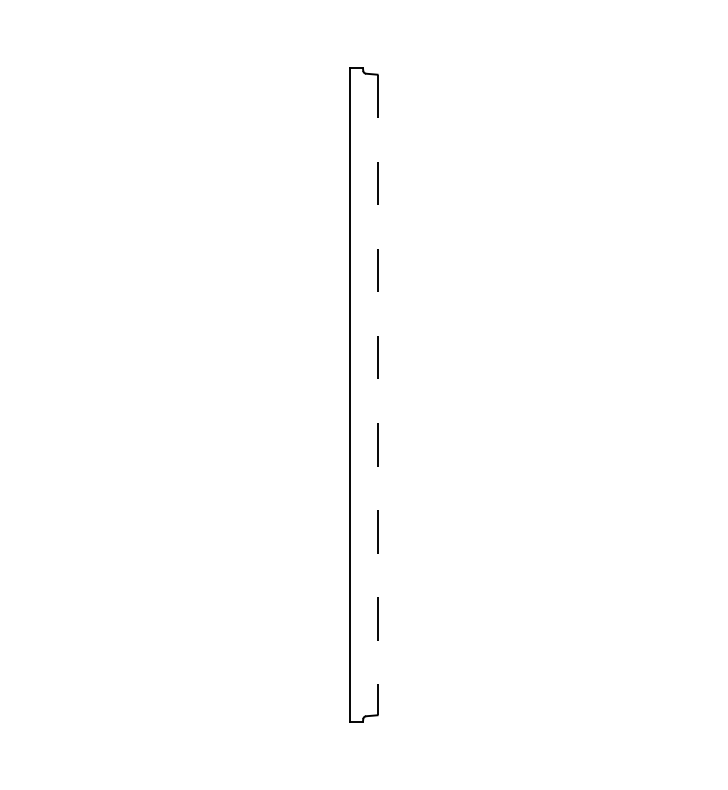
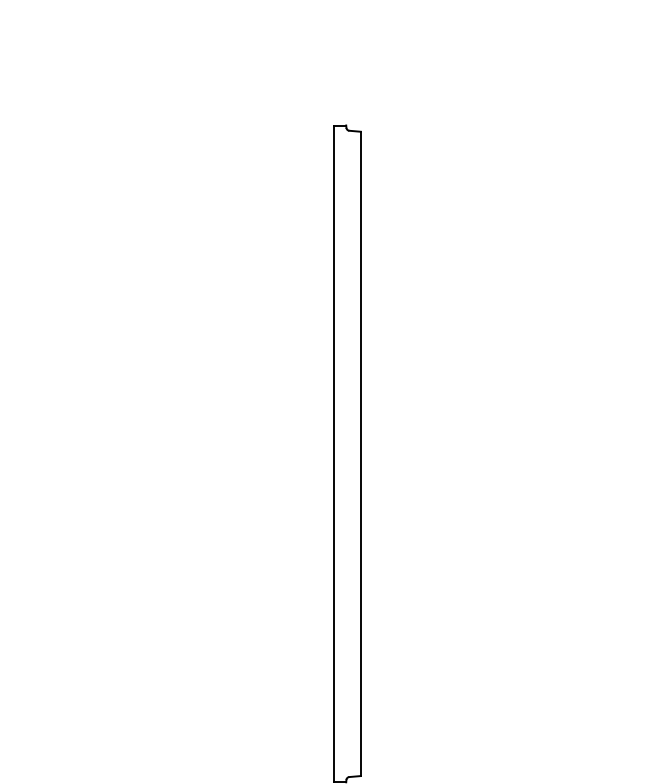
line: (377, 395) -> (360, 454), dashed -> solid

